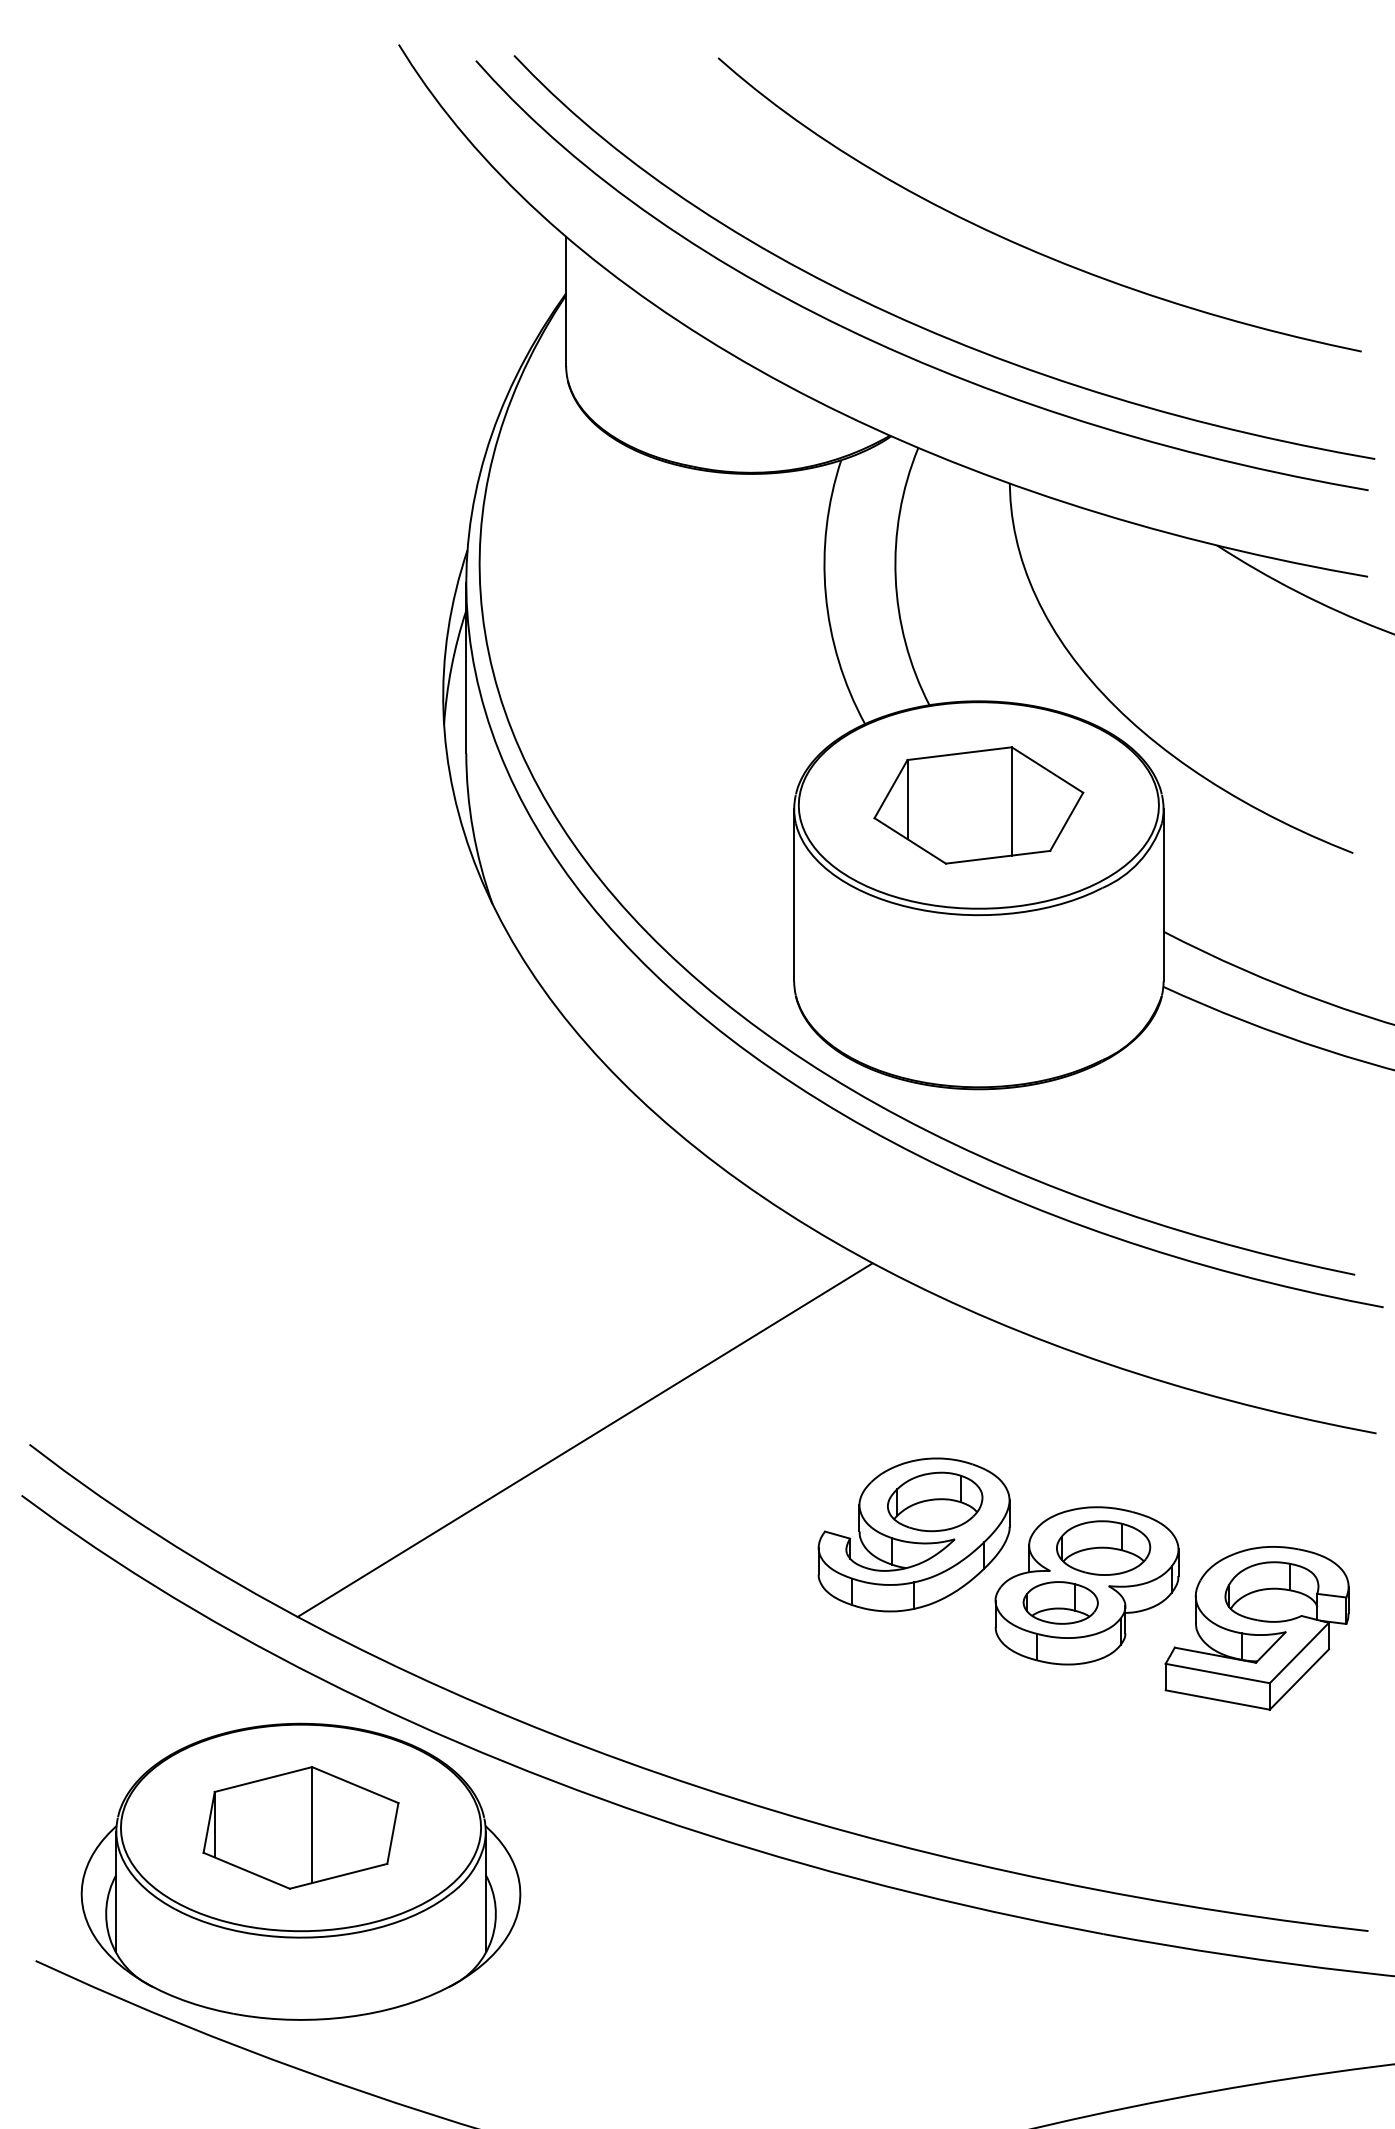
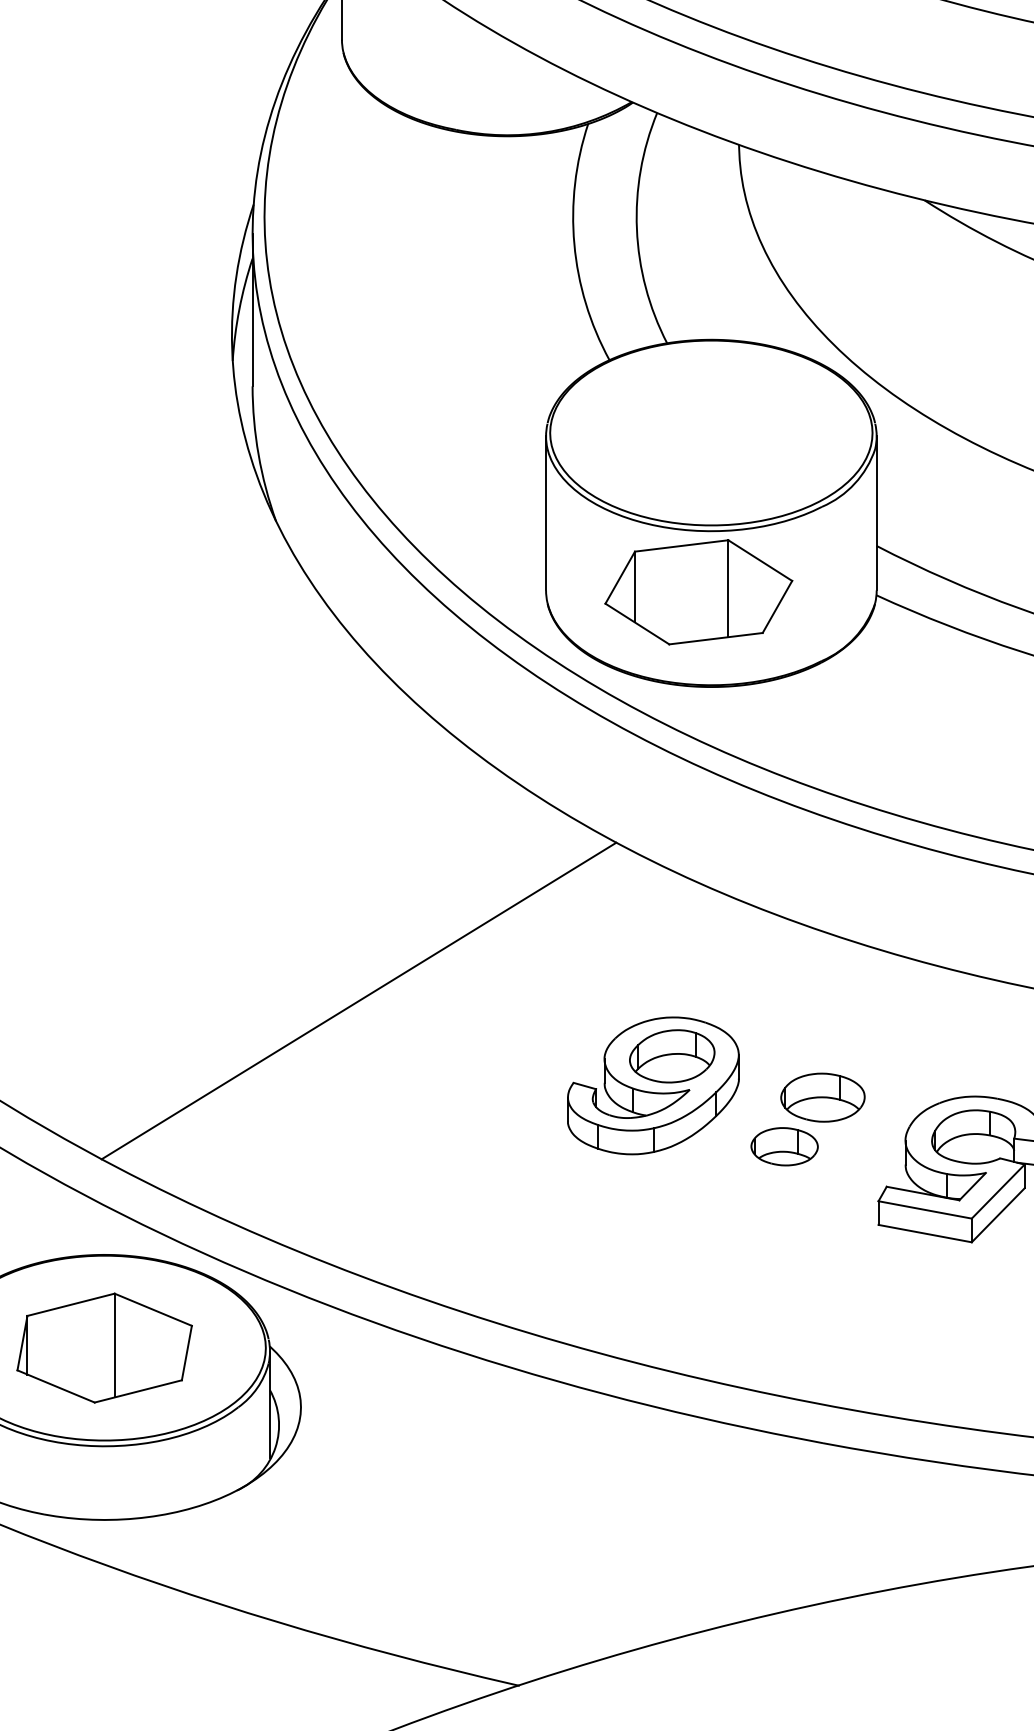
part: (978, 805) -> (698, 592), moved
part: (1086, 1585) -> (807, 1131), removed

